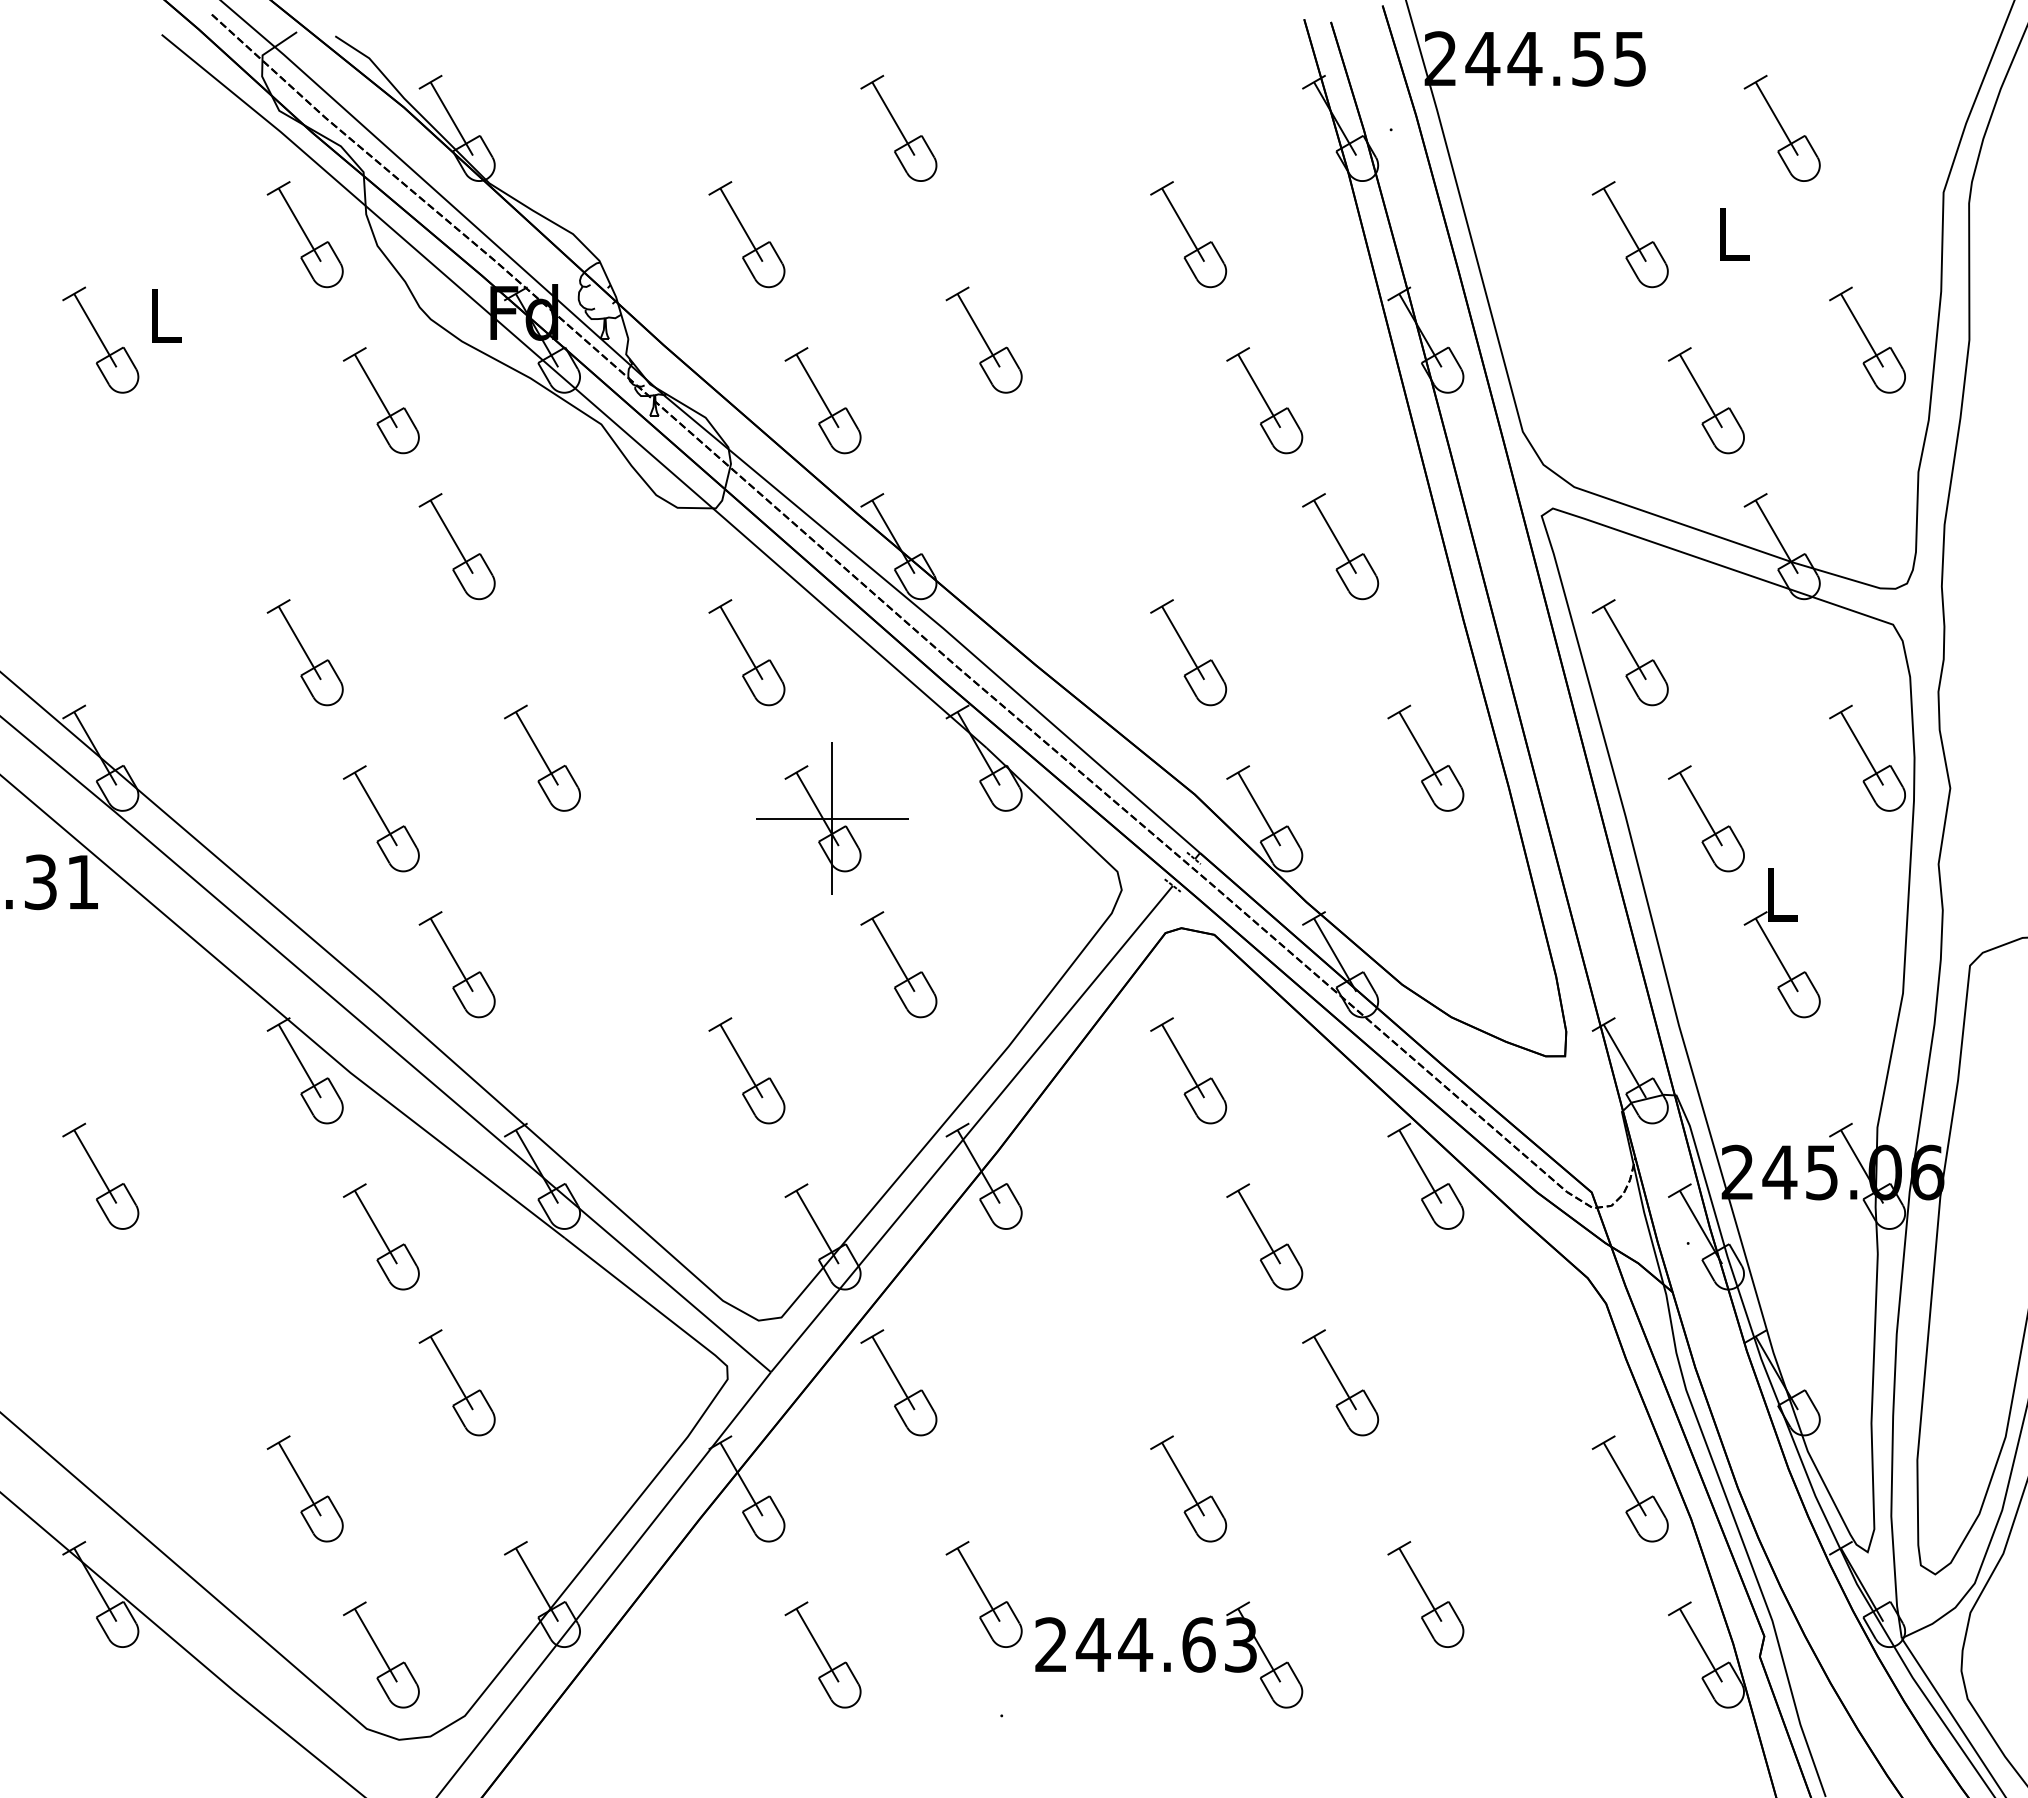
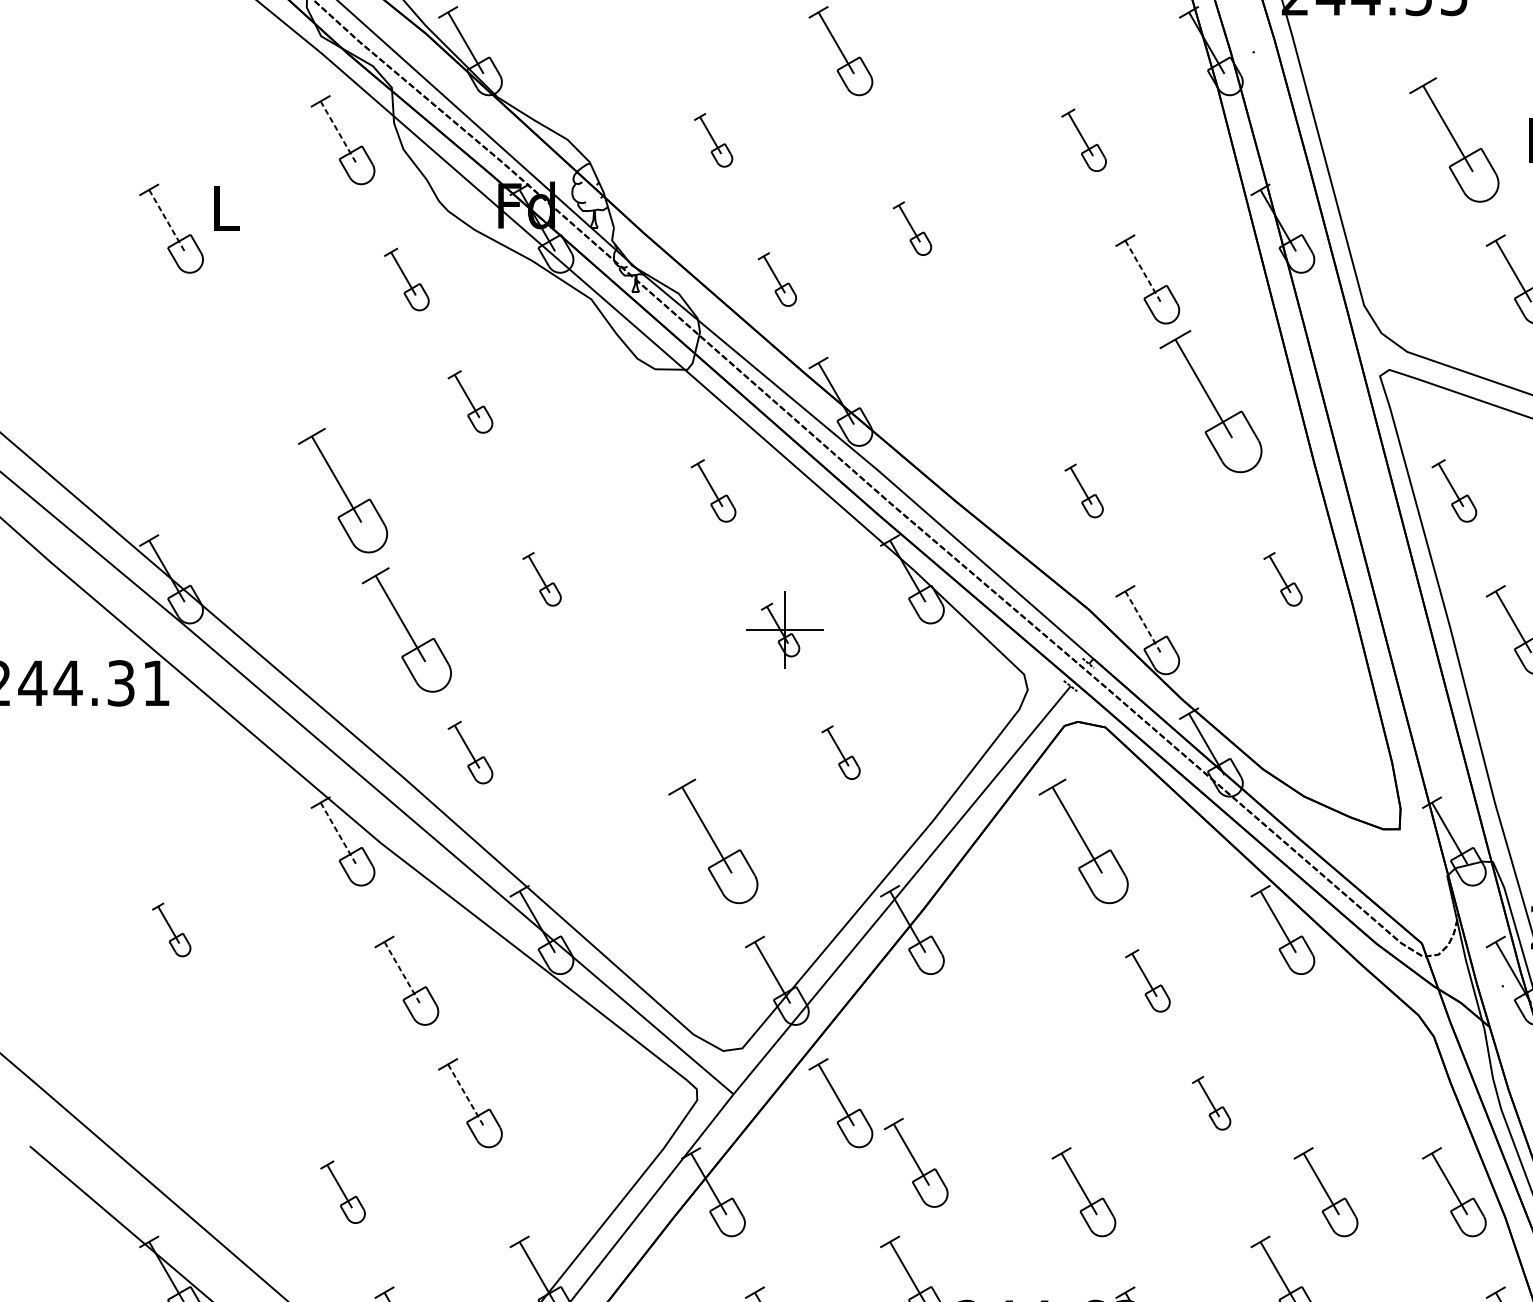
line: (300, 225) -> (338, 132), solid -> dashed
part: (746, 234) -> (713, 140), size x0.6
part: (1188, 234) -> (1083, 140), size x0.7
part: (1629, 234) -> (1453, 140), size x1.4
line: (95, 331) -> (167, 221), solid -> dashed
part: (983, 339) -> (911, 228), size x0.6
line: (1259, 391) -> (1143, 271), solid -> dashed
part: (380, 400) -> (406, 279), size x0.7
part: (822, 400) -> (776, 279), size x0.6
part: (456, 546) -> (469, 401), size x0.7
part: (1340, 546) -> (1211, 401), size x1.6
part: (304, 652) -> (342, 490), size x1.4
part: (746, 652) -> (713, 490), size x0.7
part: (1188, 652) -> (1083, 490), size x0.6
part: (1629, 652) -> (1453, 490), size x0.7
part: (542, 757) -> (541, 578), size x0.6
part: (1425, 757) -> (1282, 578), size x0.6
line: (1259, 809) -> (1143, 622), solid -> dashed
part: (380, 818) -> (406, 629), size x1.4
part: (832, 818) -> (785, 629), size x0.6
part: (456, 964) -> (469, 752), size x0.7
part: (898, 964) -> (840, 752), size x0.6
line: (300, 1061) -> (338, 833), solid -> dashed
part: (746, 1070) -> (713, 841), size x1.4
part: (1188, 1070) -> (1083, 841), size x1.4
part: (100, 1175) -> (171, 929), size x0.6
line: (376, 1227) -> (402, 972), solid -> dashed
part: (1264, 1236) -> (1147, 980), size x0.7
line: (452, 1373) -> (466, 1095), solid -> dashed
part: (1340, 1382) -> (1211, 1102), size x0.6
part: (988, 1453) -> (916, 1162), added
part: (304, 1488) -> (342, 1191), size x0.7
part: (1476, 1488) -> (1325, 1191), added

